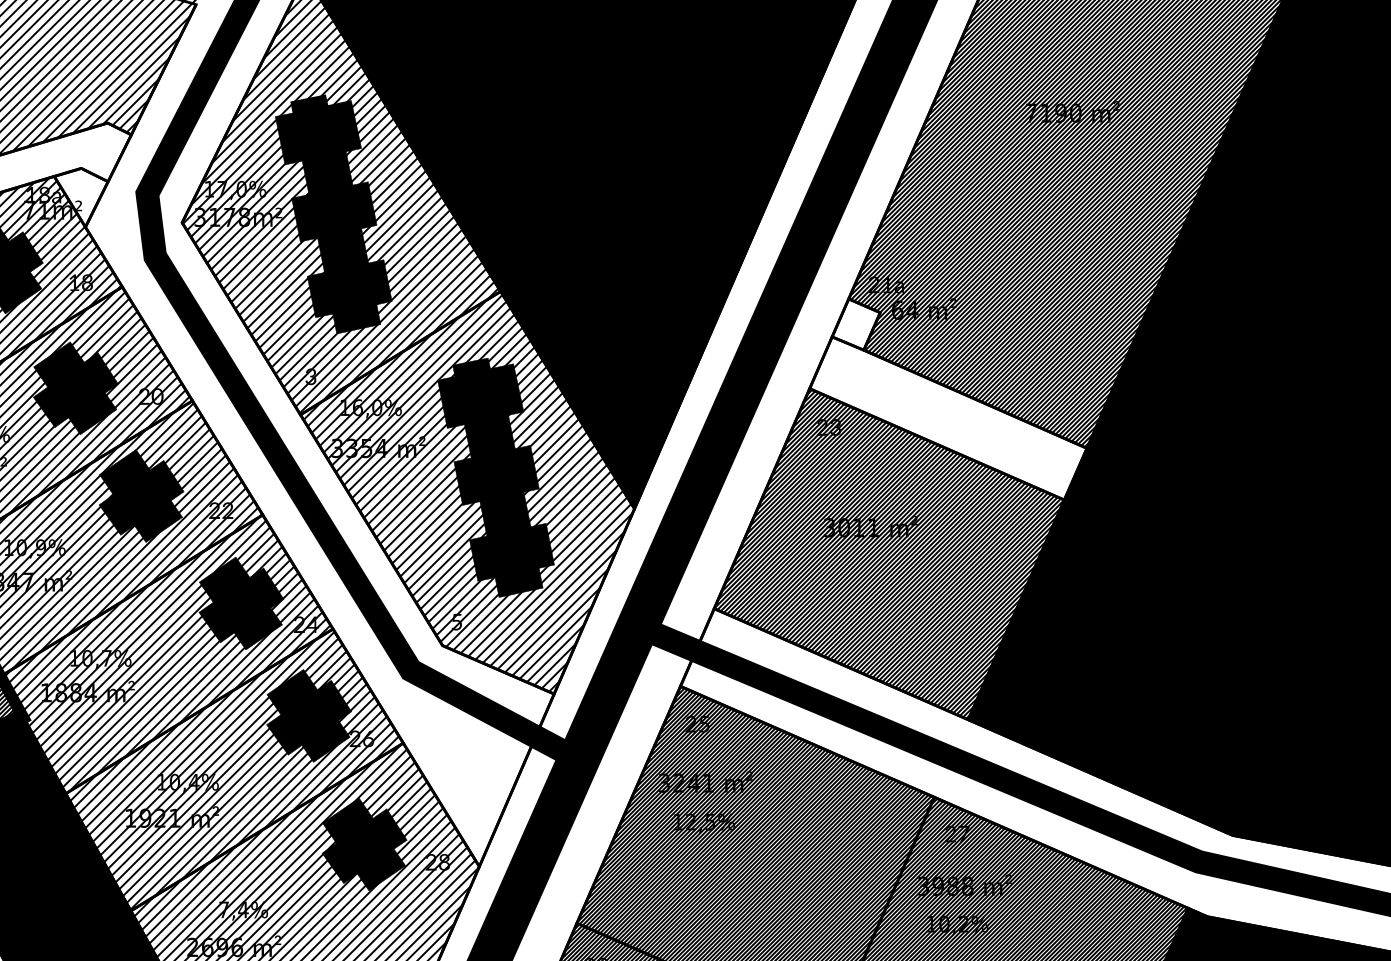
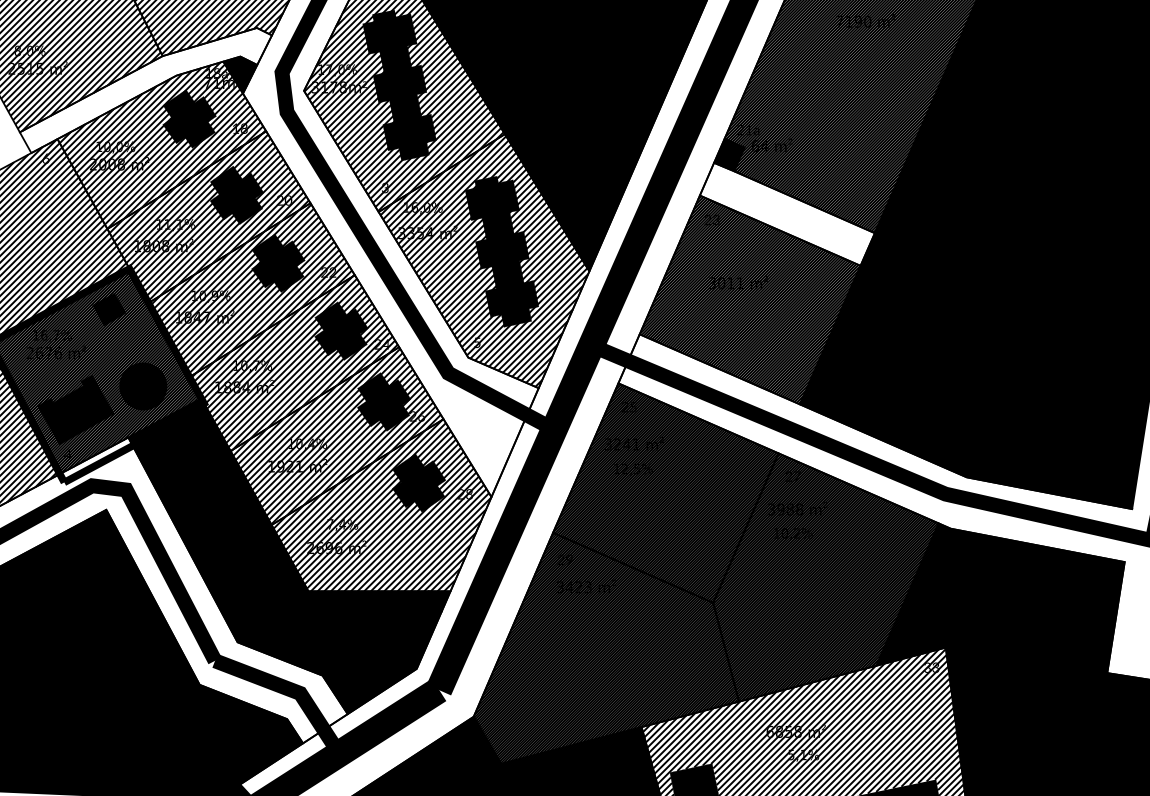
fill: (81, 196) -> (240, 74), added
fill: (856, 323) -> (729, 154), added

